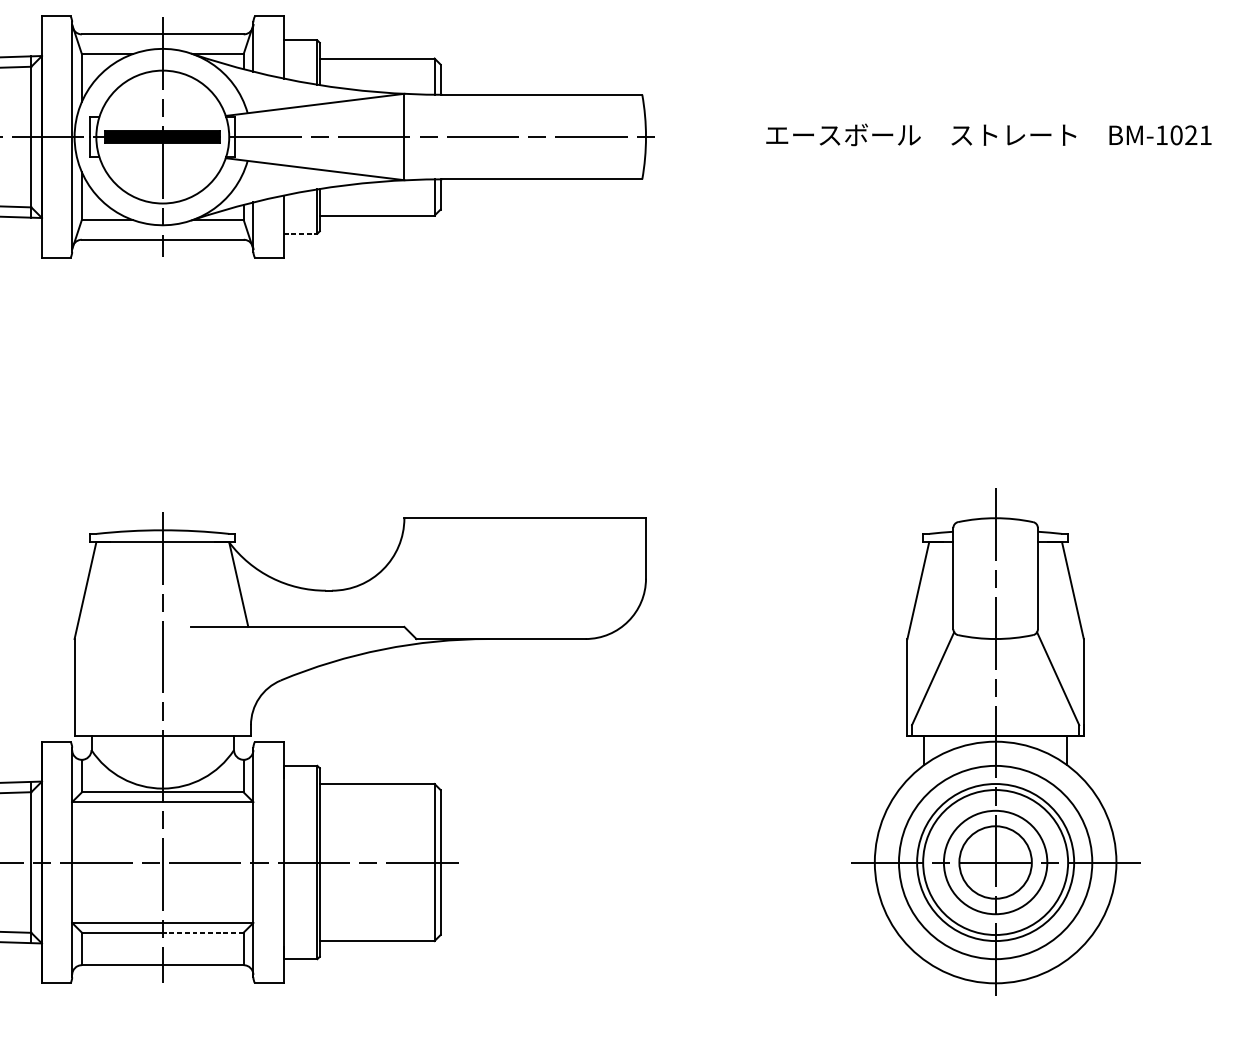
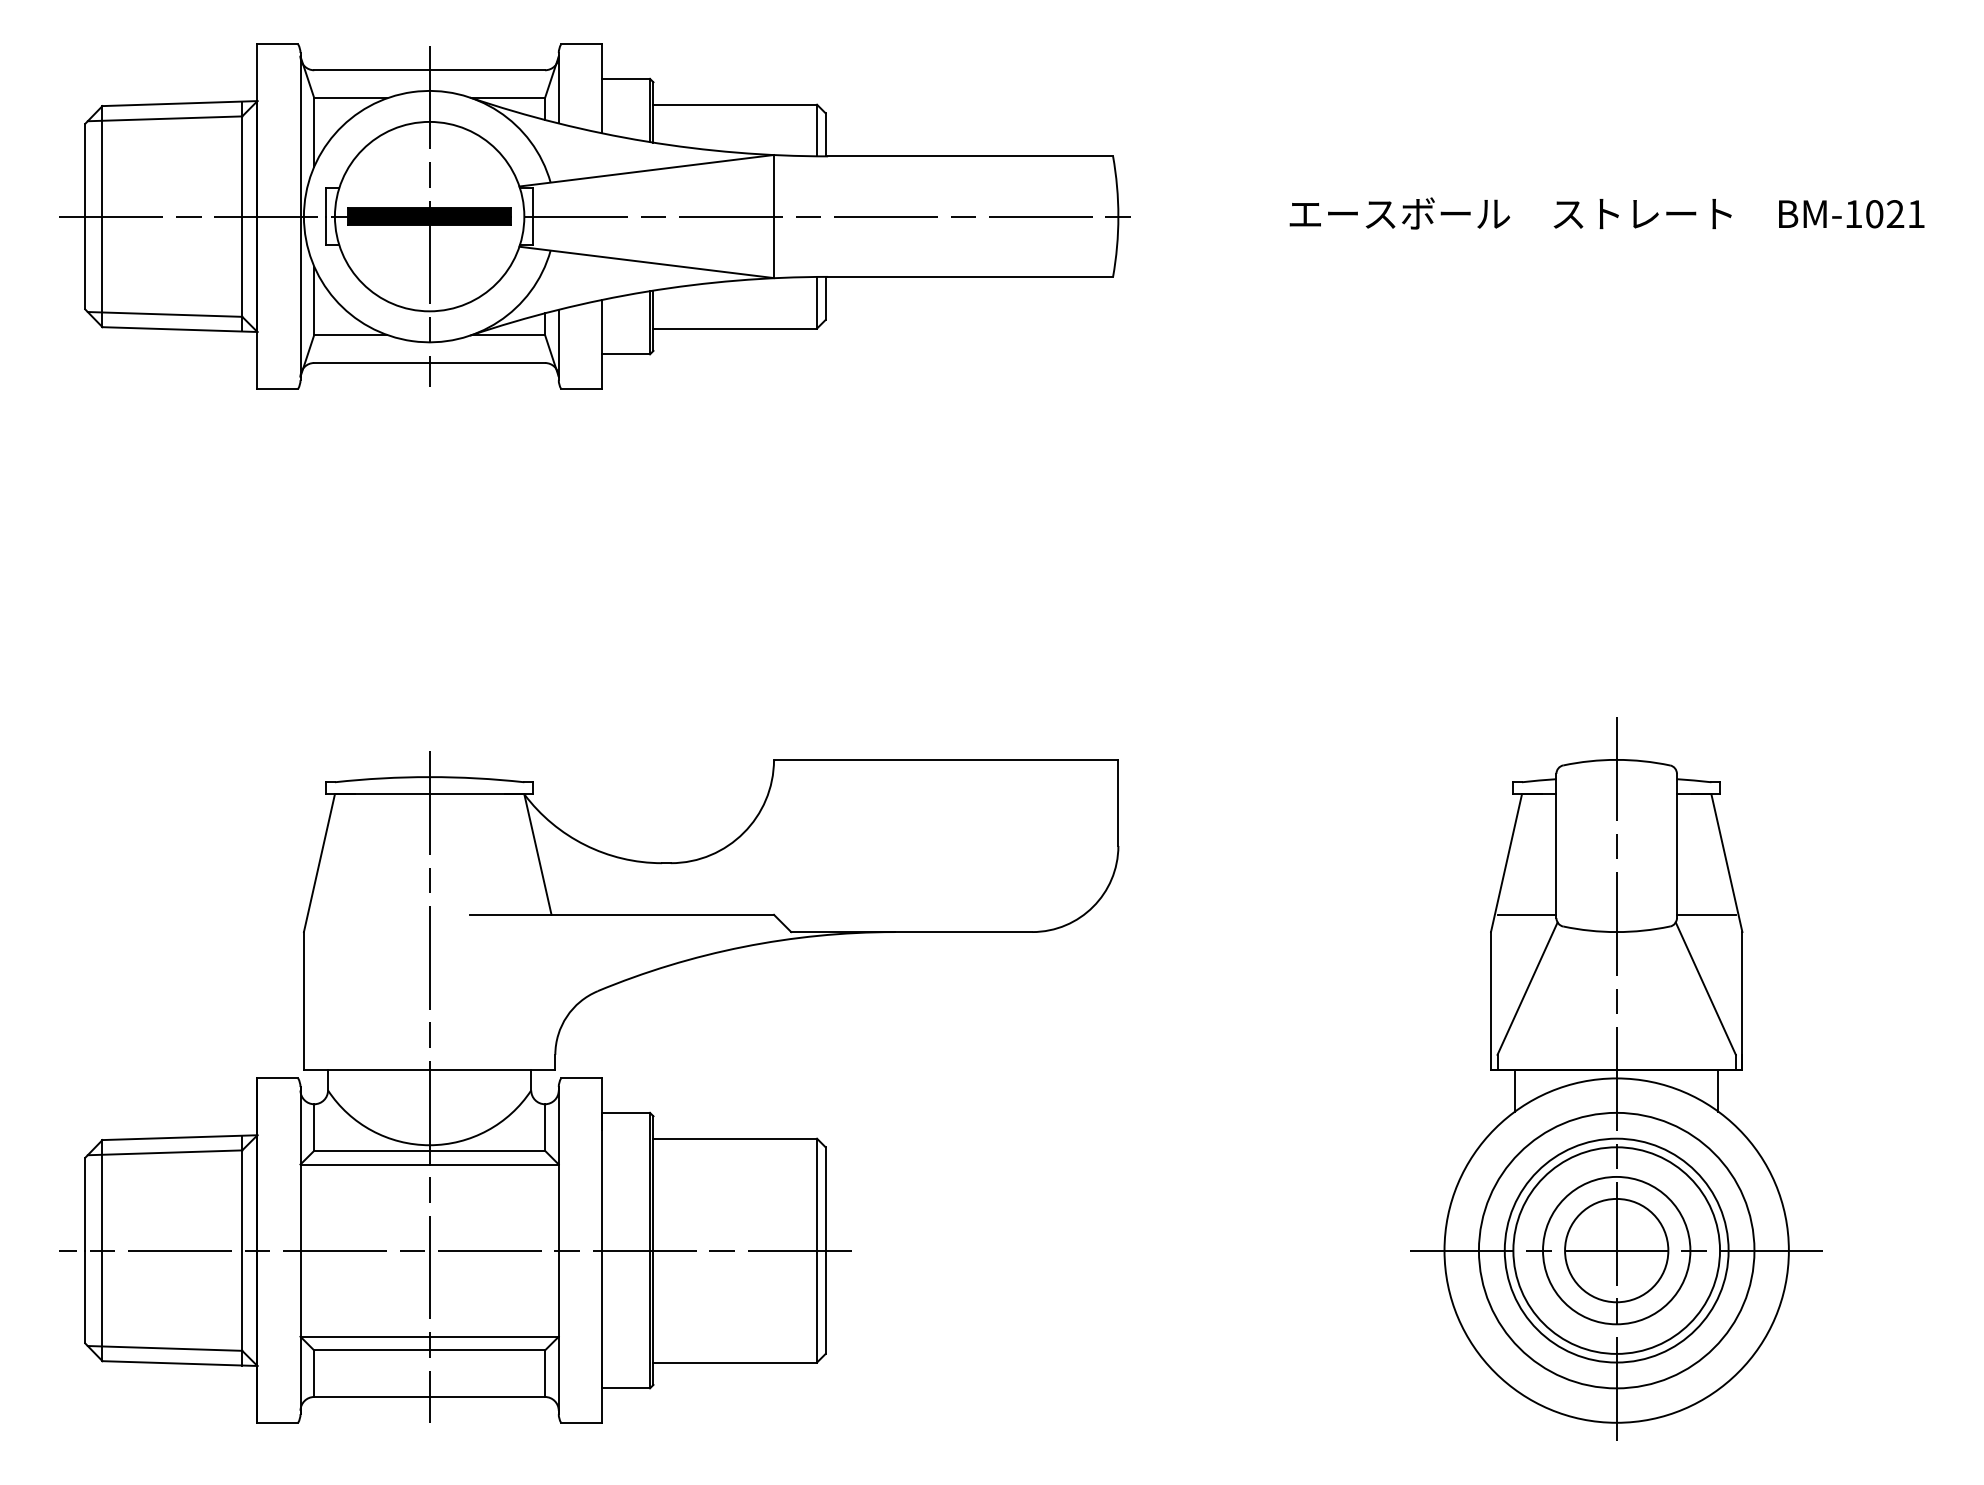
line: (300, 233) -> (626, 354), dashed -> solid
line: (932, 626) -> (1526, 914), added
line: (1057, 626) -> (1705, 914), added
line: (203, 932) -> (487, 1350), dashed -> solid

